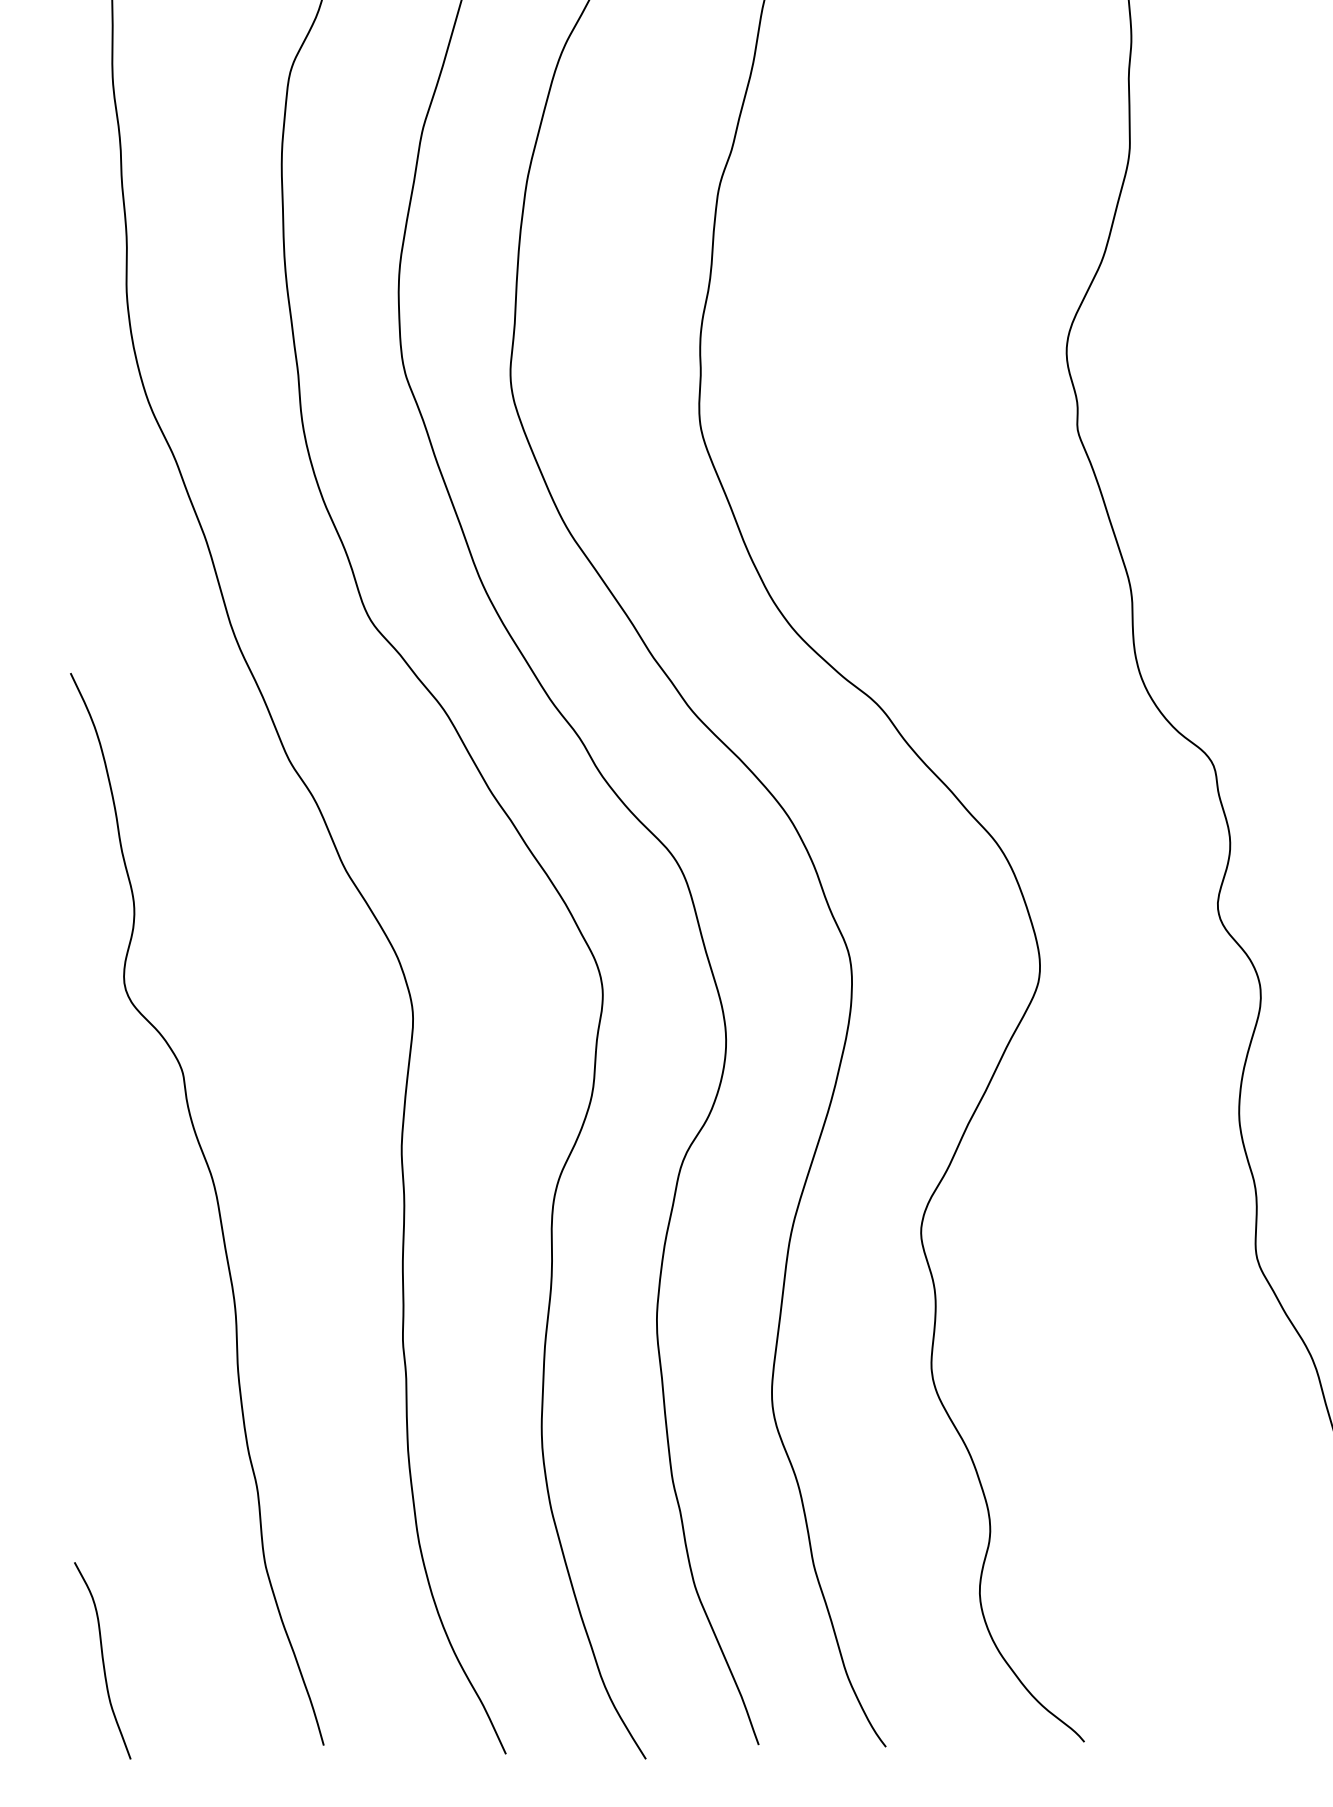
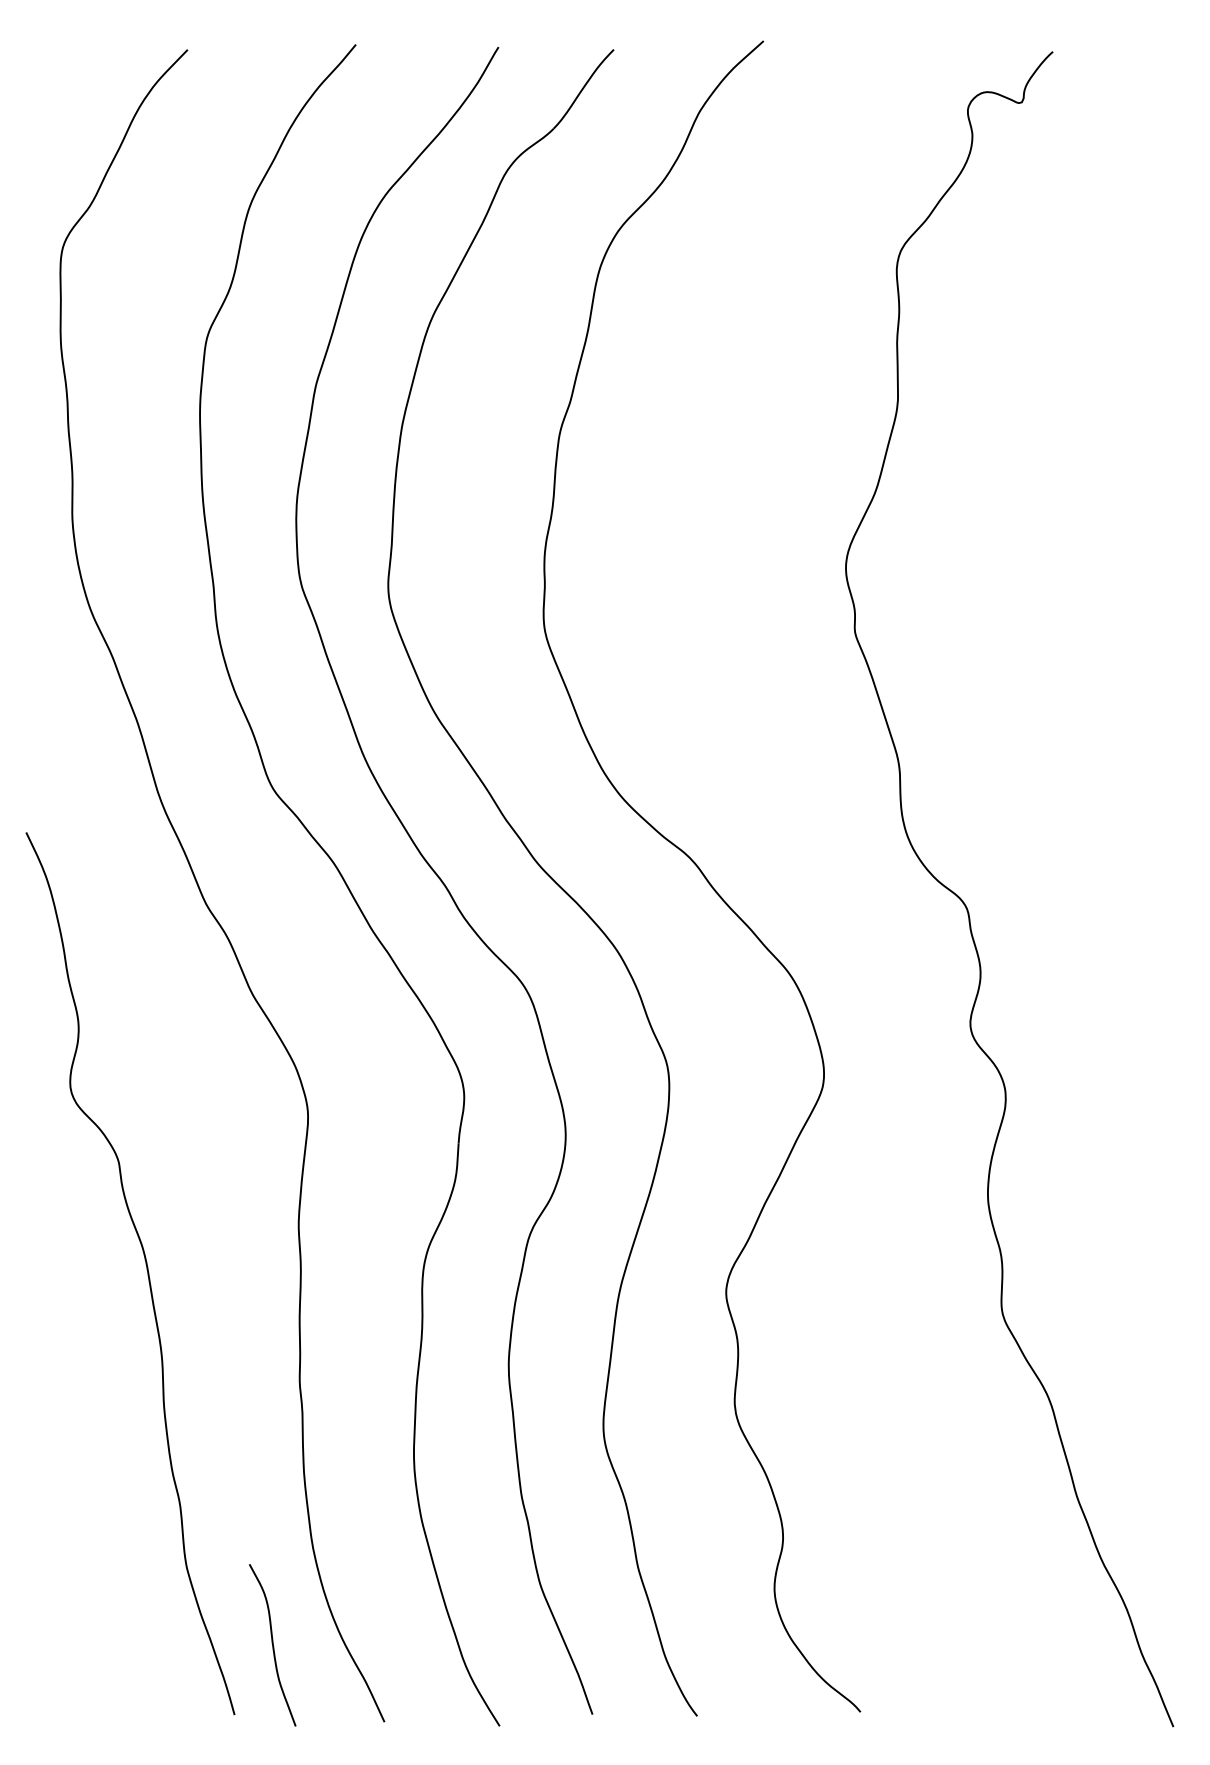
curve: (102, 1661) -> (272, 1645), moved

